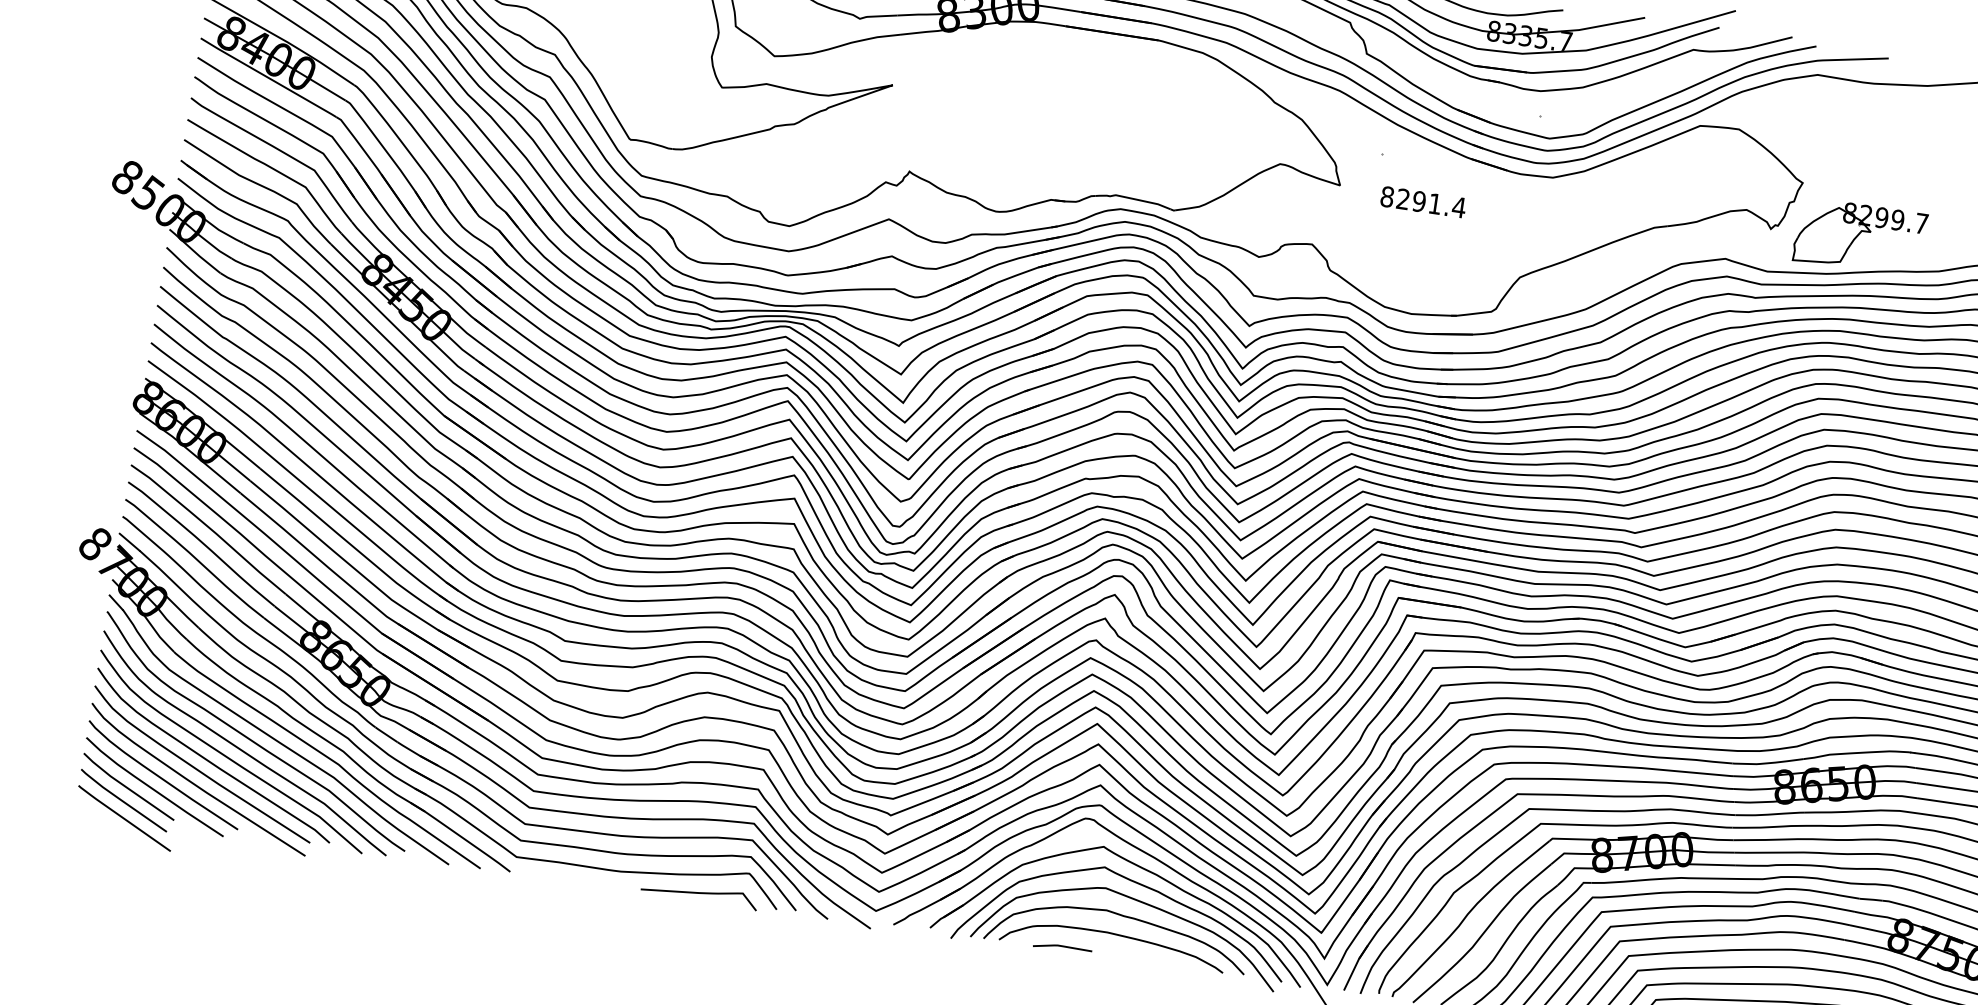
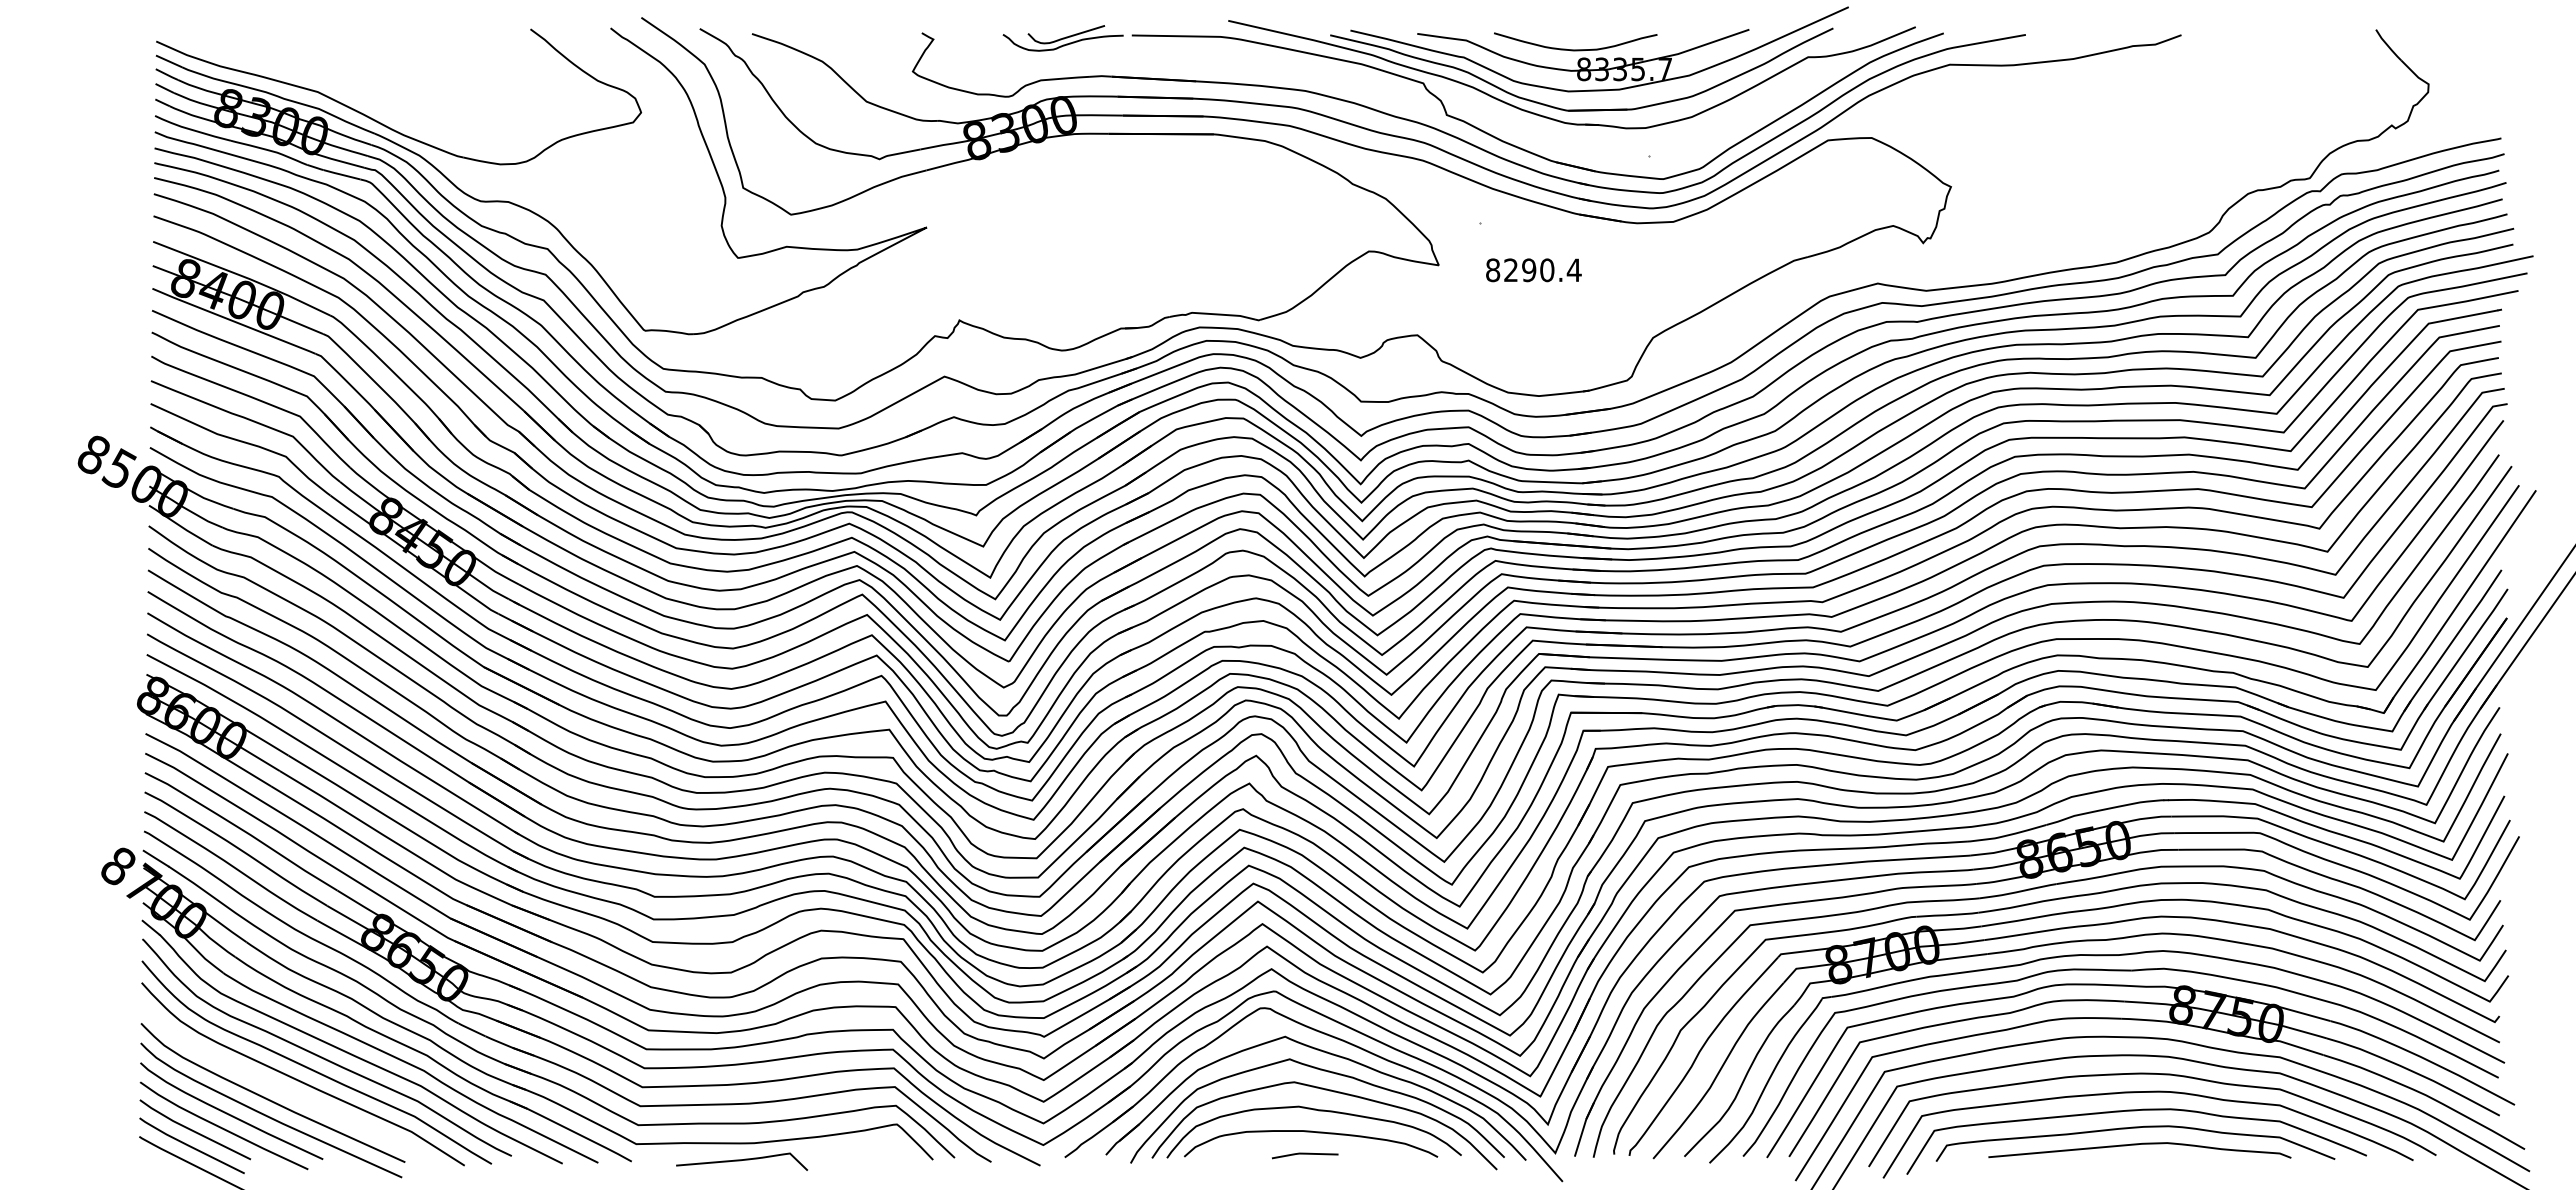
text: (1435, 204) -> (1547, 270), 8291.4 -> 8290.4
part: (1860, 237) -> (2023, 237), removed
curve: (209, 760) -> (280, 1087), removed
curve: (699, 894) -> (741, 1161), moved
line: (1063, 947) -> (1305, 1154), moved

